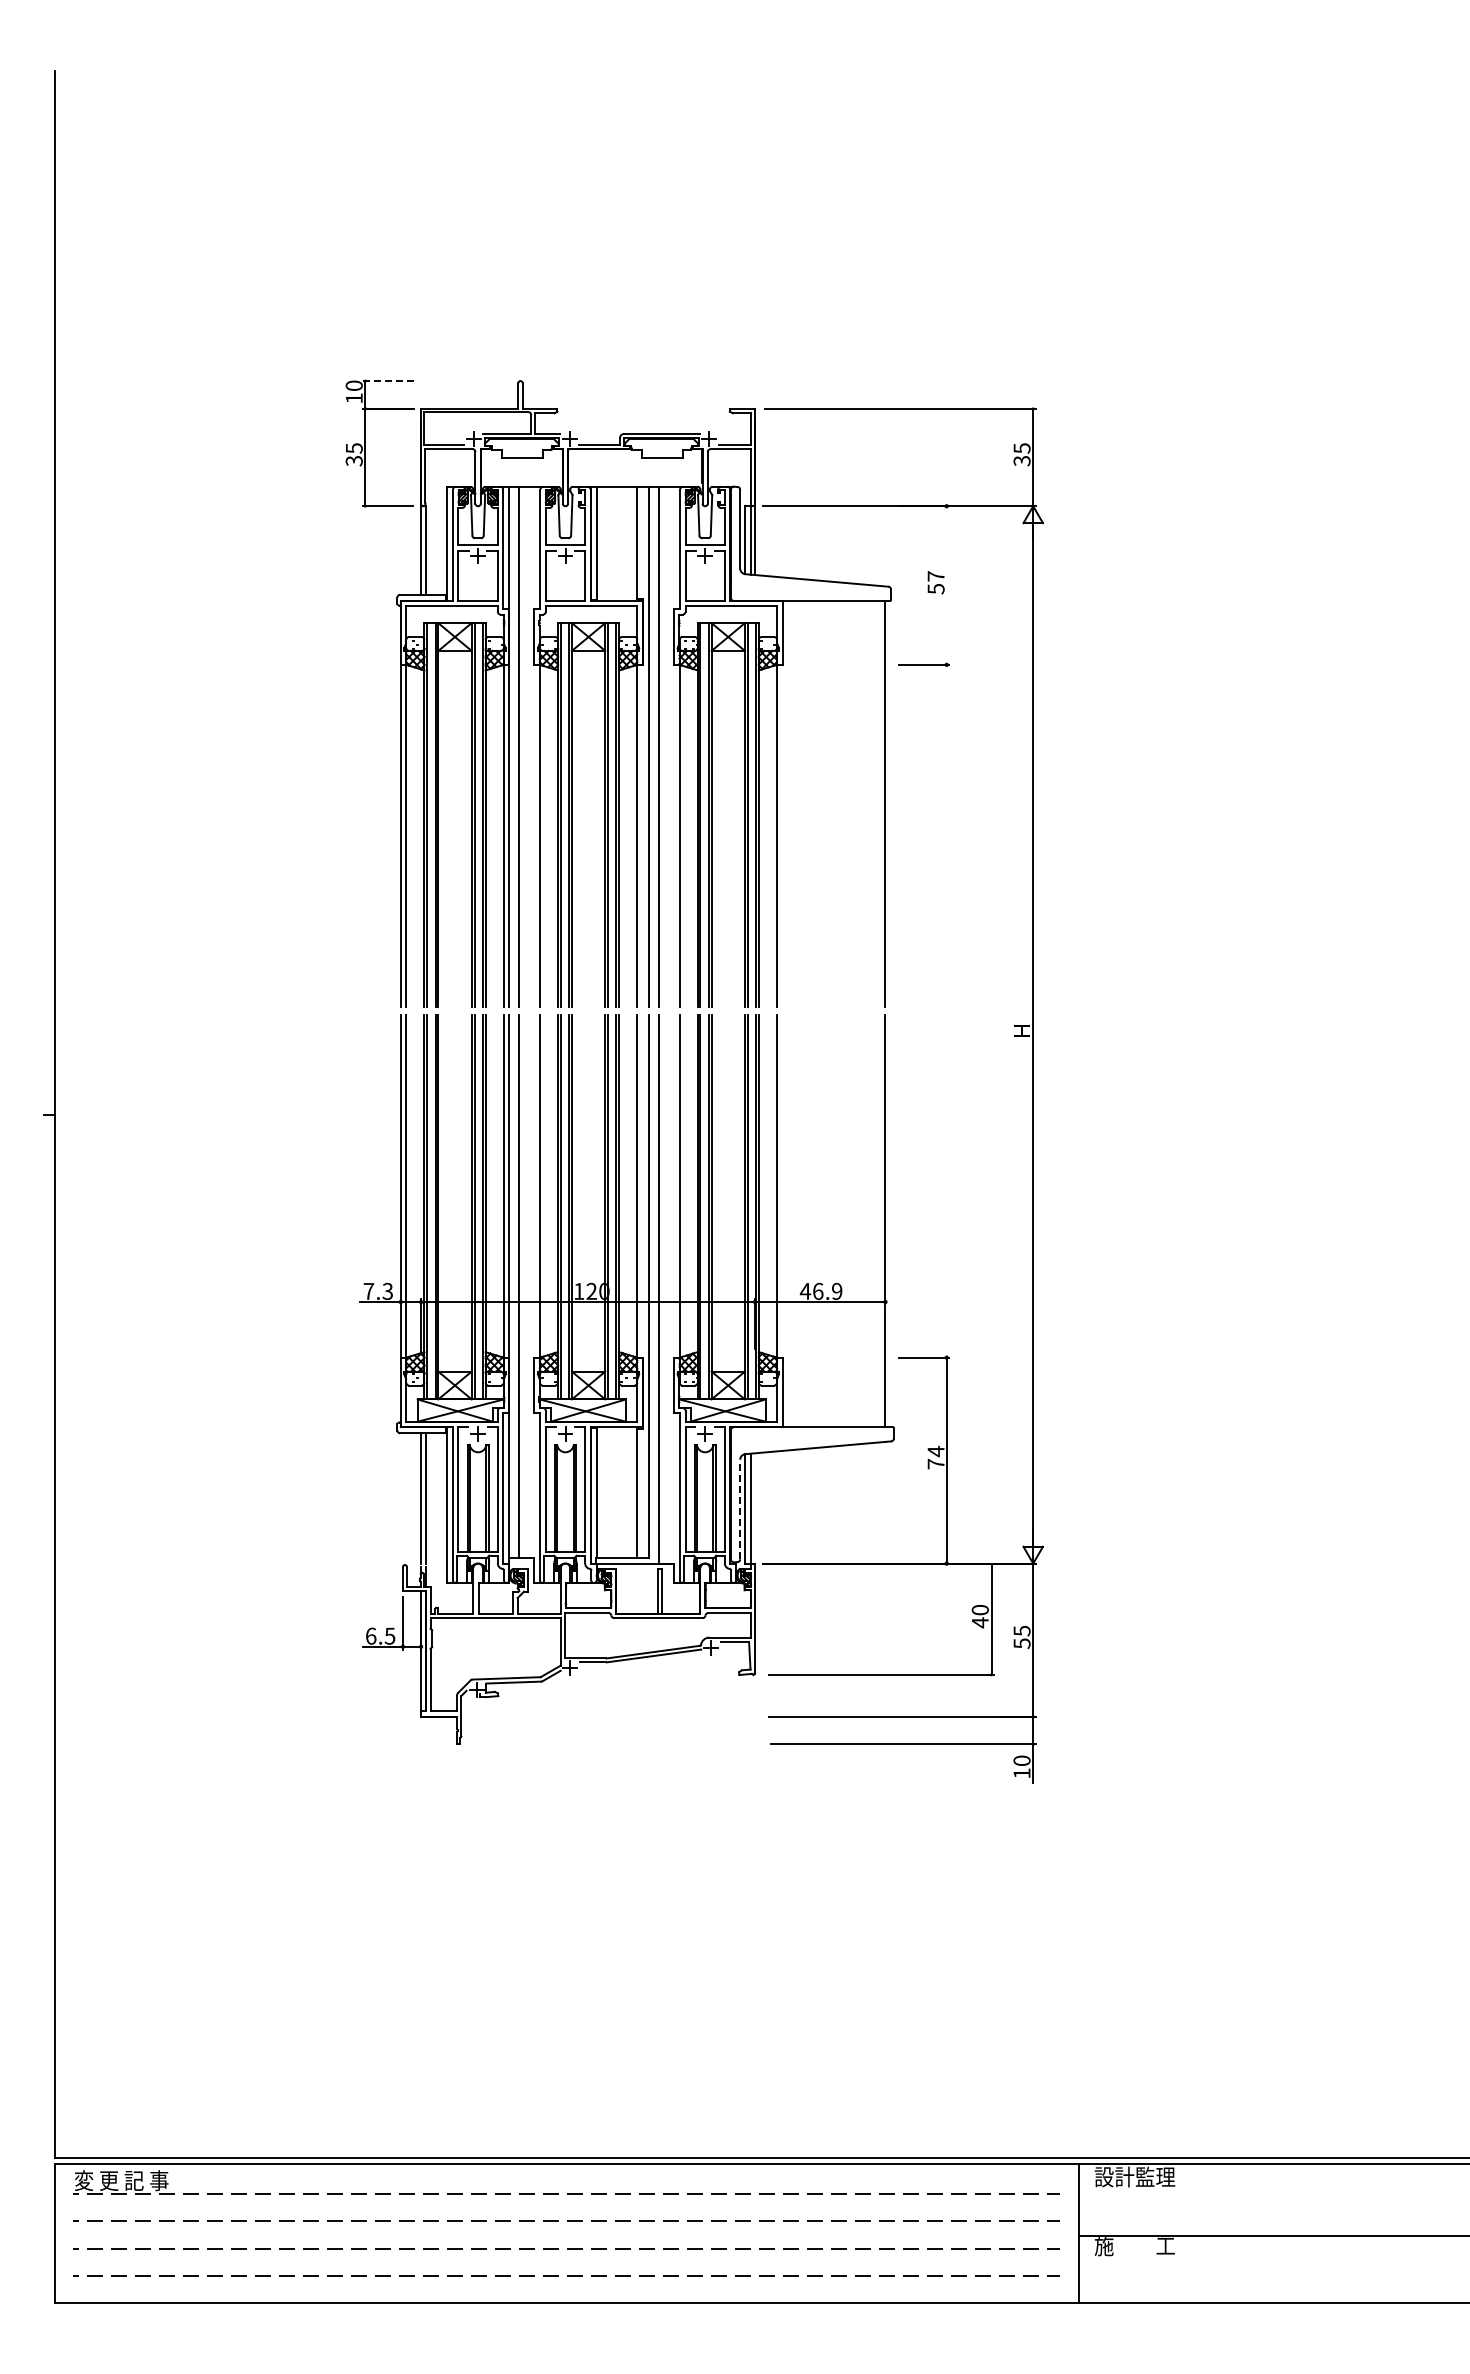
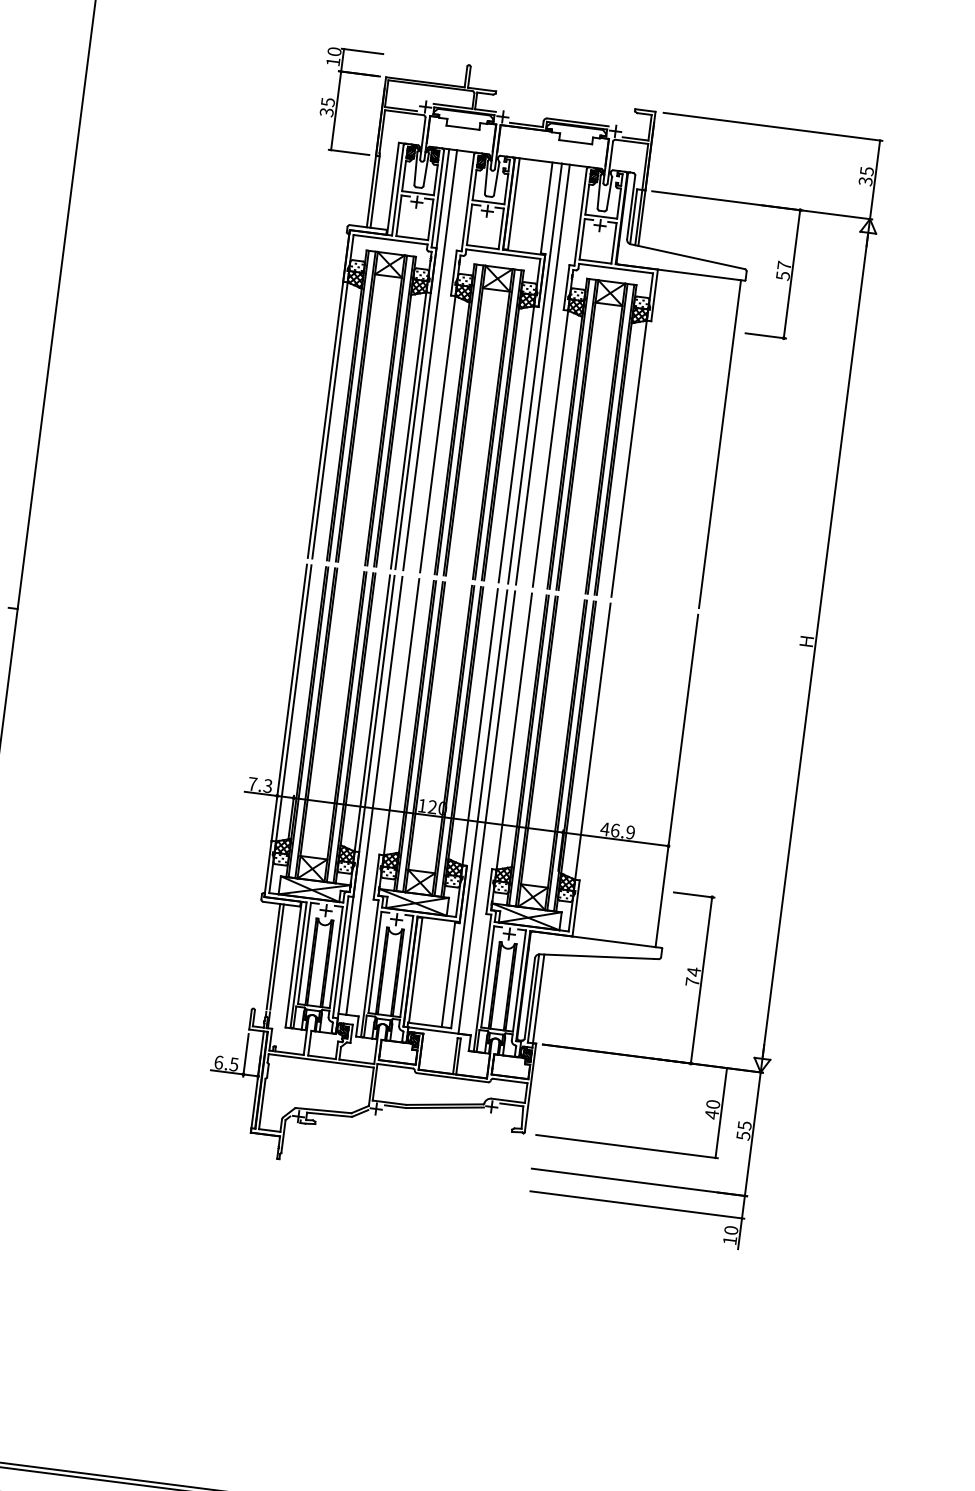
line: (388, 381) -> (362, 51), dashed -> solid
line: (946, 585) -> (791, 274), added
line: (740, 1509) -> (530, 998), dashed -> solid

